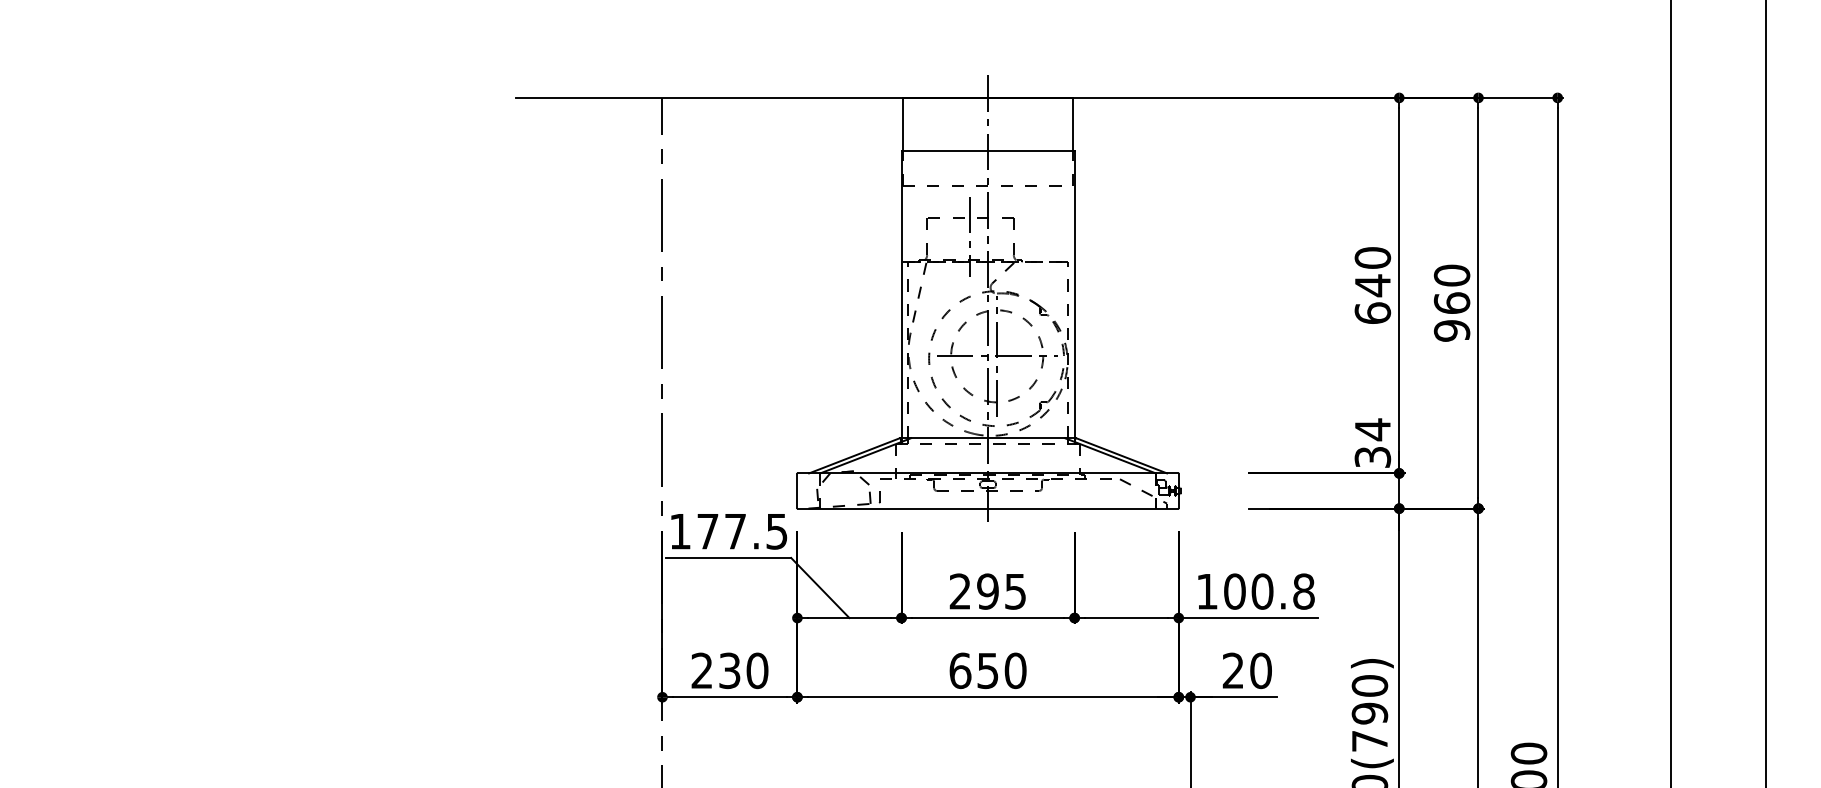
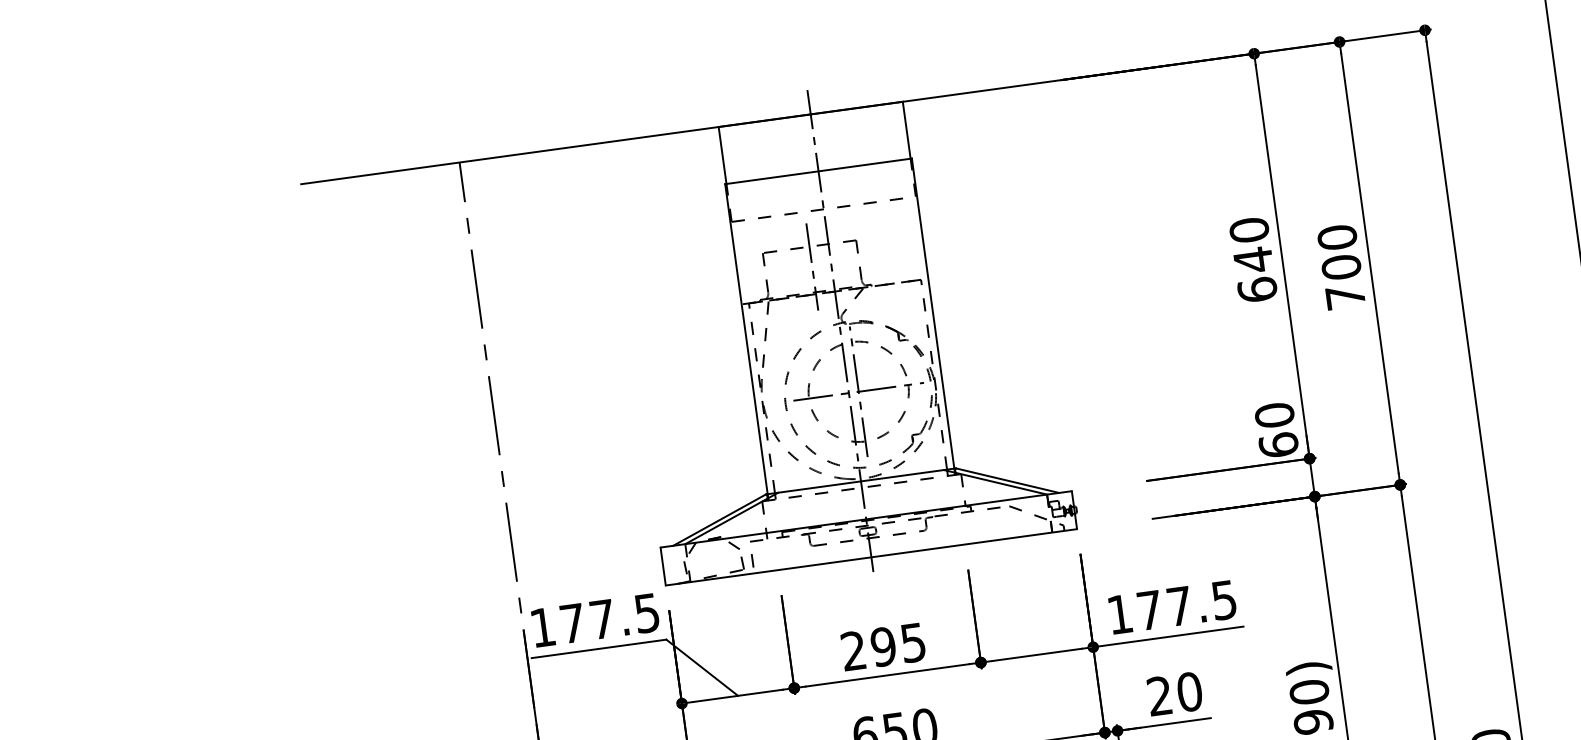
text: (1451, 316) -> (1342, 281), 960 -> 700
text: (1372, 442) -> (1276, 429), 34 -> 60
text: (1269, 591) -> (1187, 605), 100.8 -> 177.5

